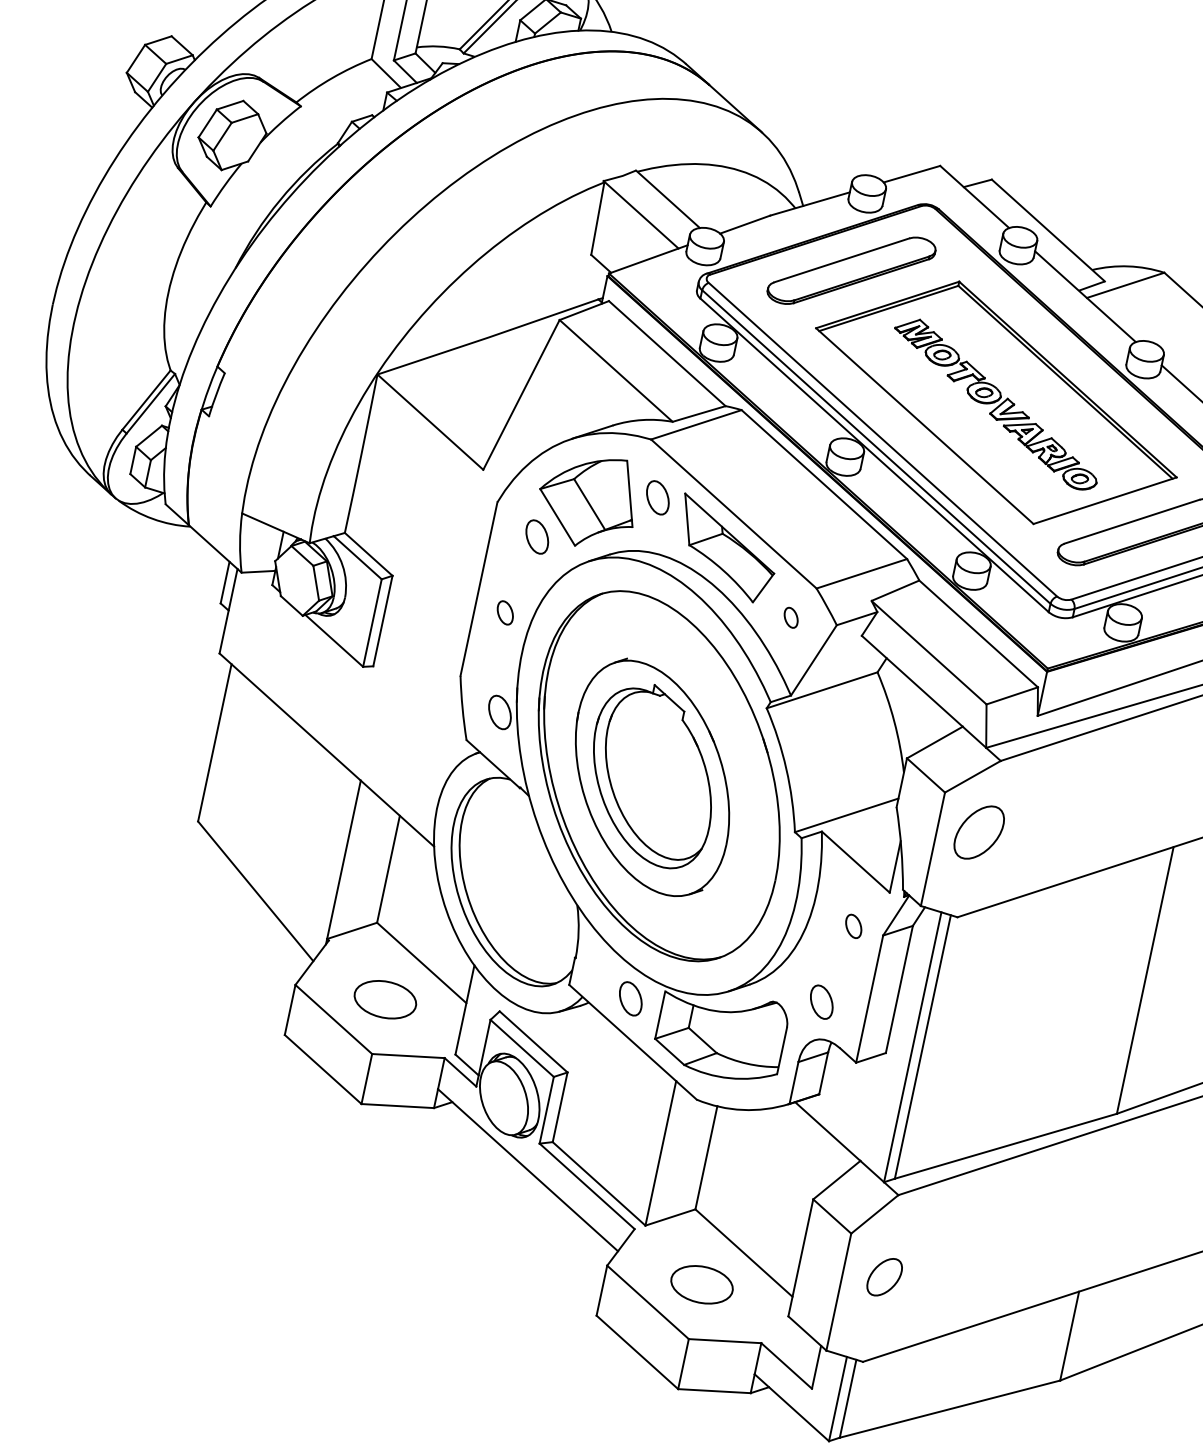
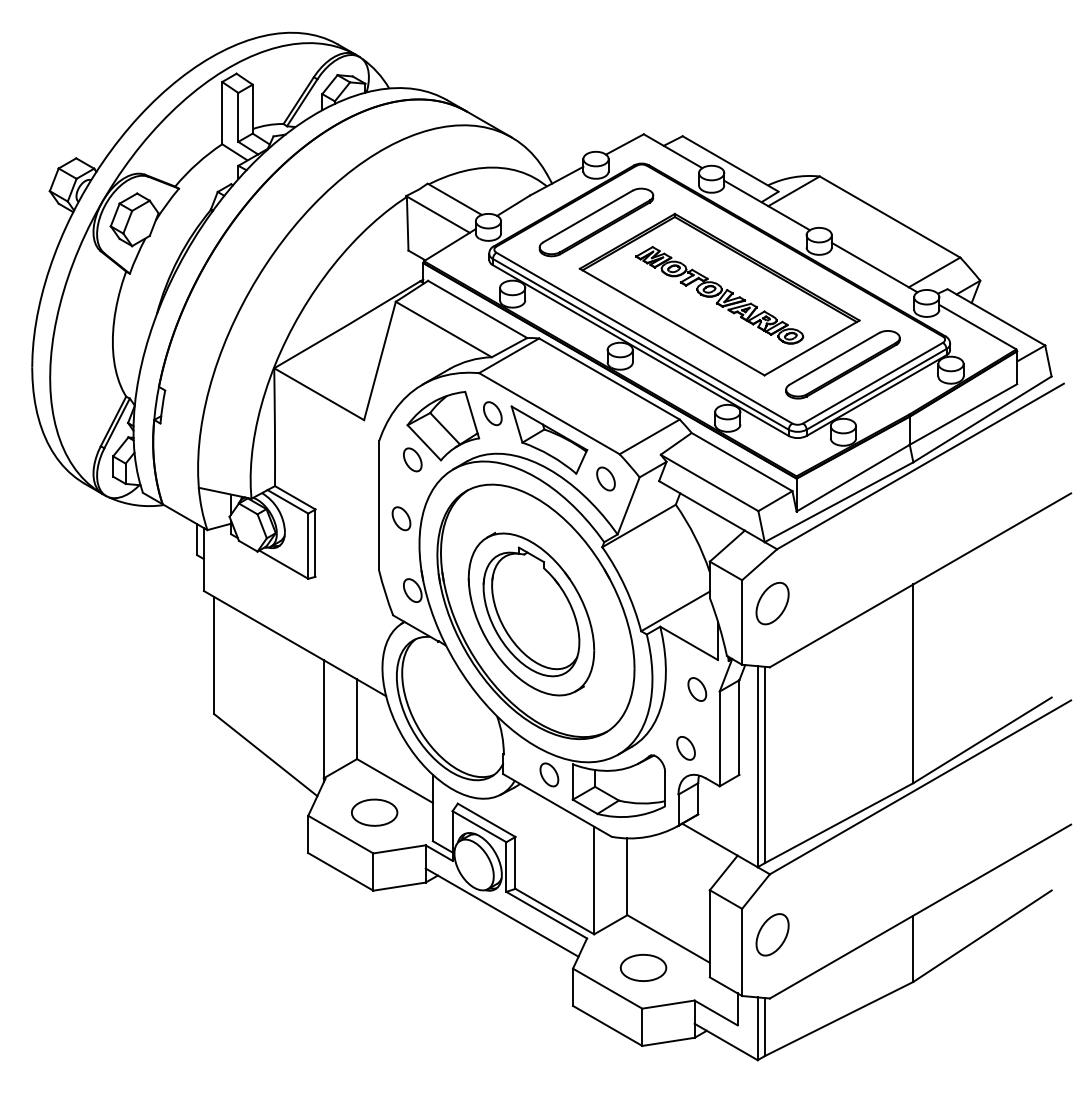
part: (505, 612) -> (401, 518), size x1.43
part: (790, 616) -> (605, 478), size x1.67
part: (853, 926) -> (697, 689), size x1.43
part: (884, 1276) -> (772, 934), size x1.43

